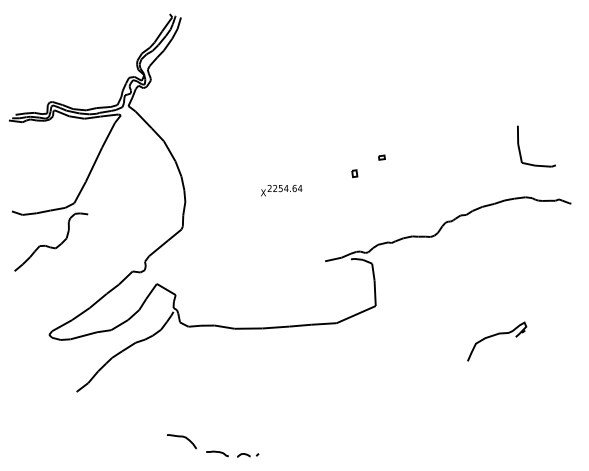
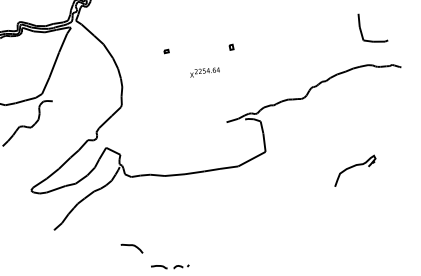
part: (381, 157) -> (166, 51), moved
part: (354, 173) -> (231, 47), moved
text: (281, 190) -> (204, 72), moved
curve: (181, 437) -> (131, 245), moved

